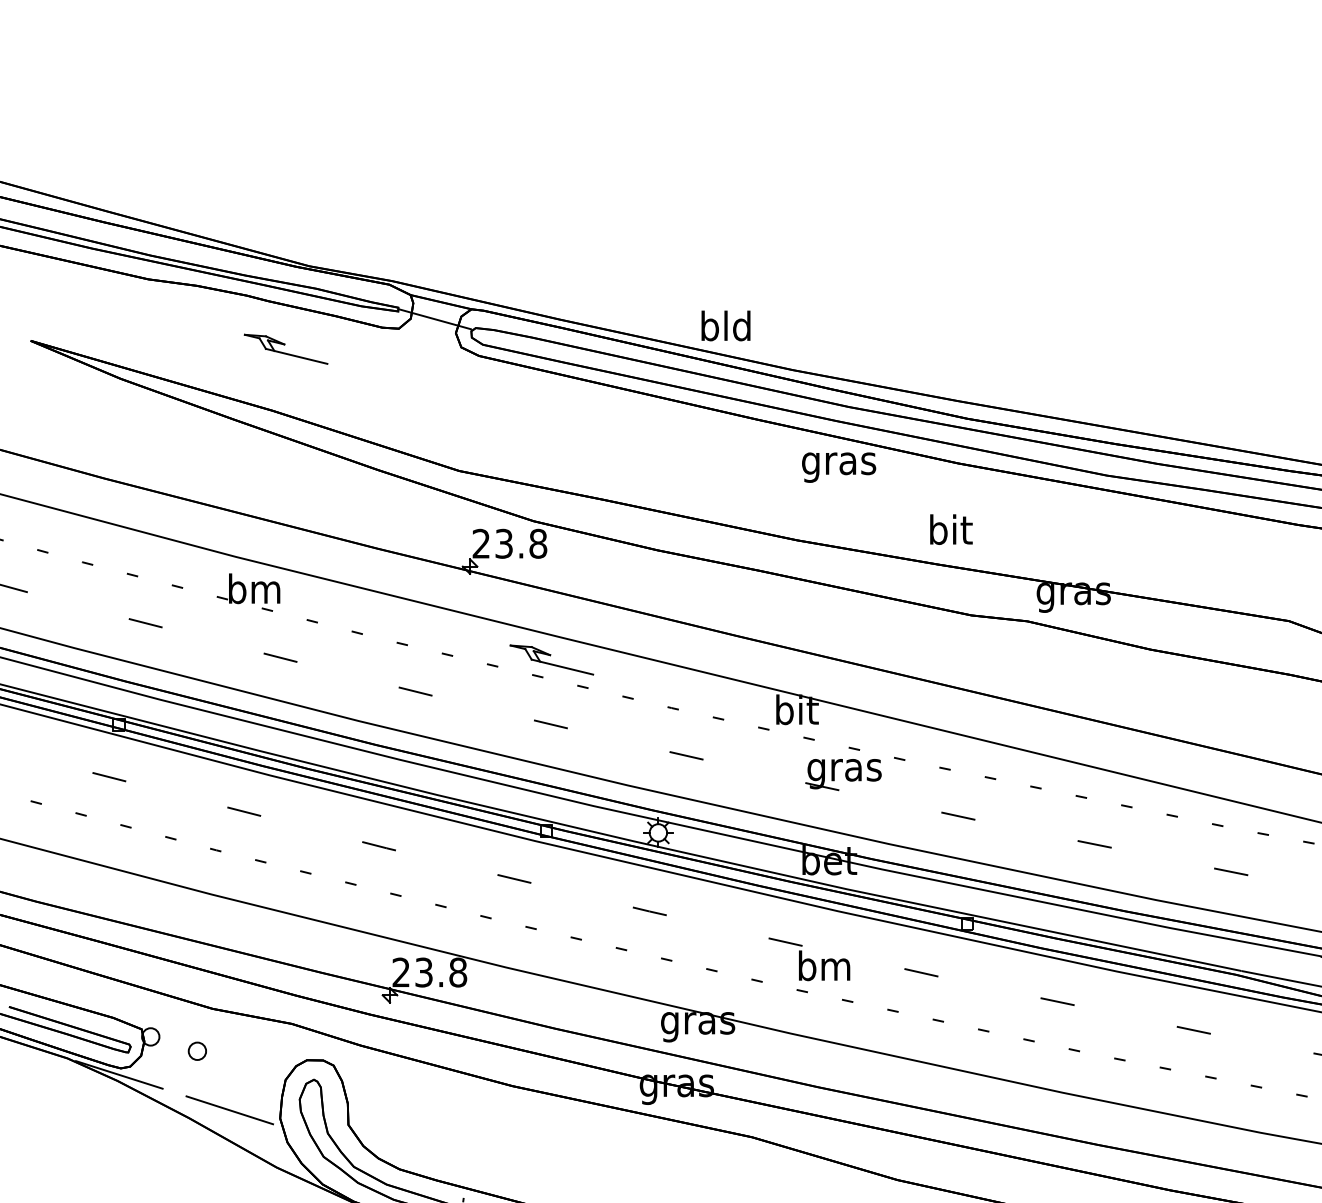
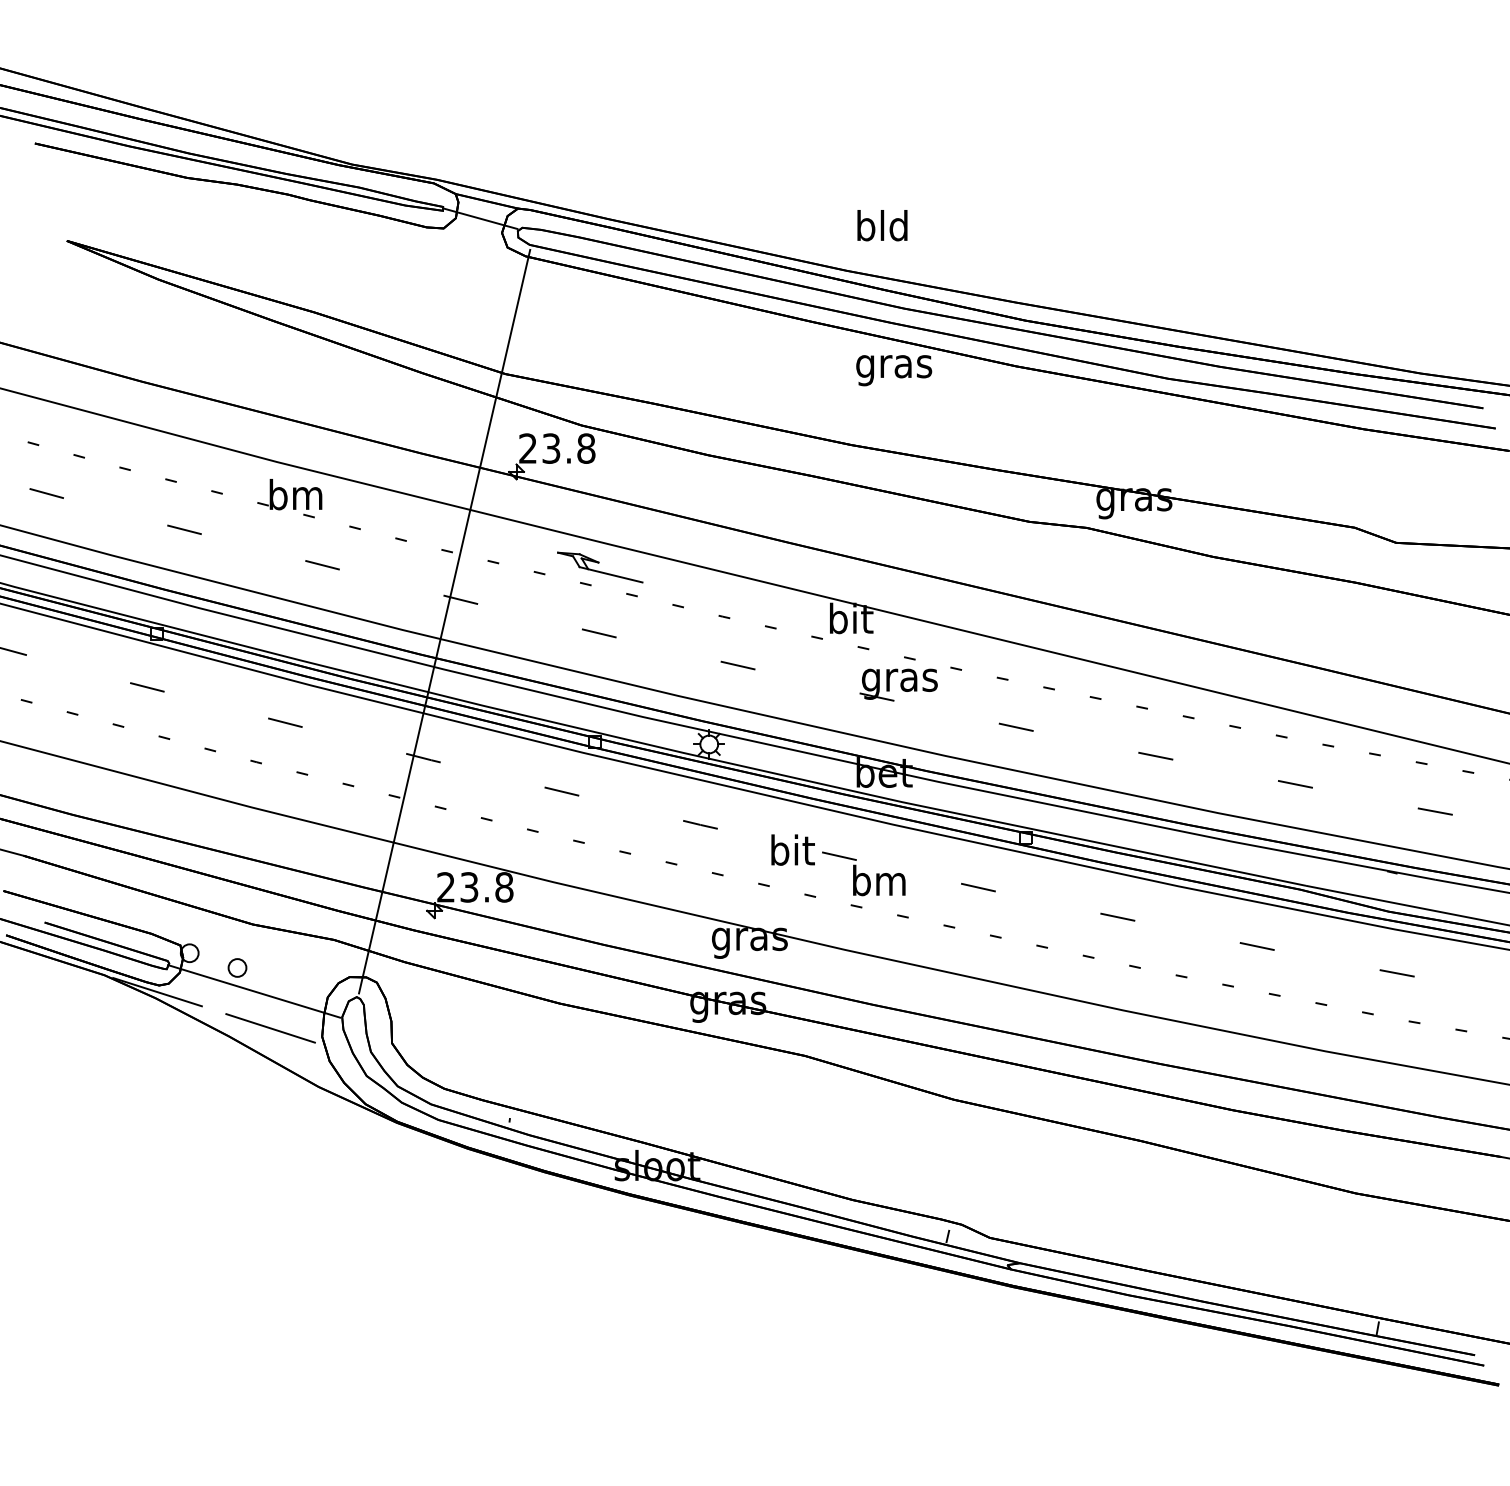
text: (726, 325) -> (882, 225), moved
part: (286, 349) -> (328, 249), removed
text: (950, 529) -> (792, 849), moved
line: (399, 712) -> (444, 621), added
line: (214, 1074) -> (254, 991), added

